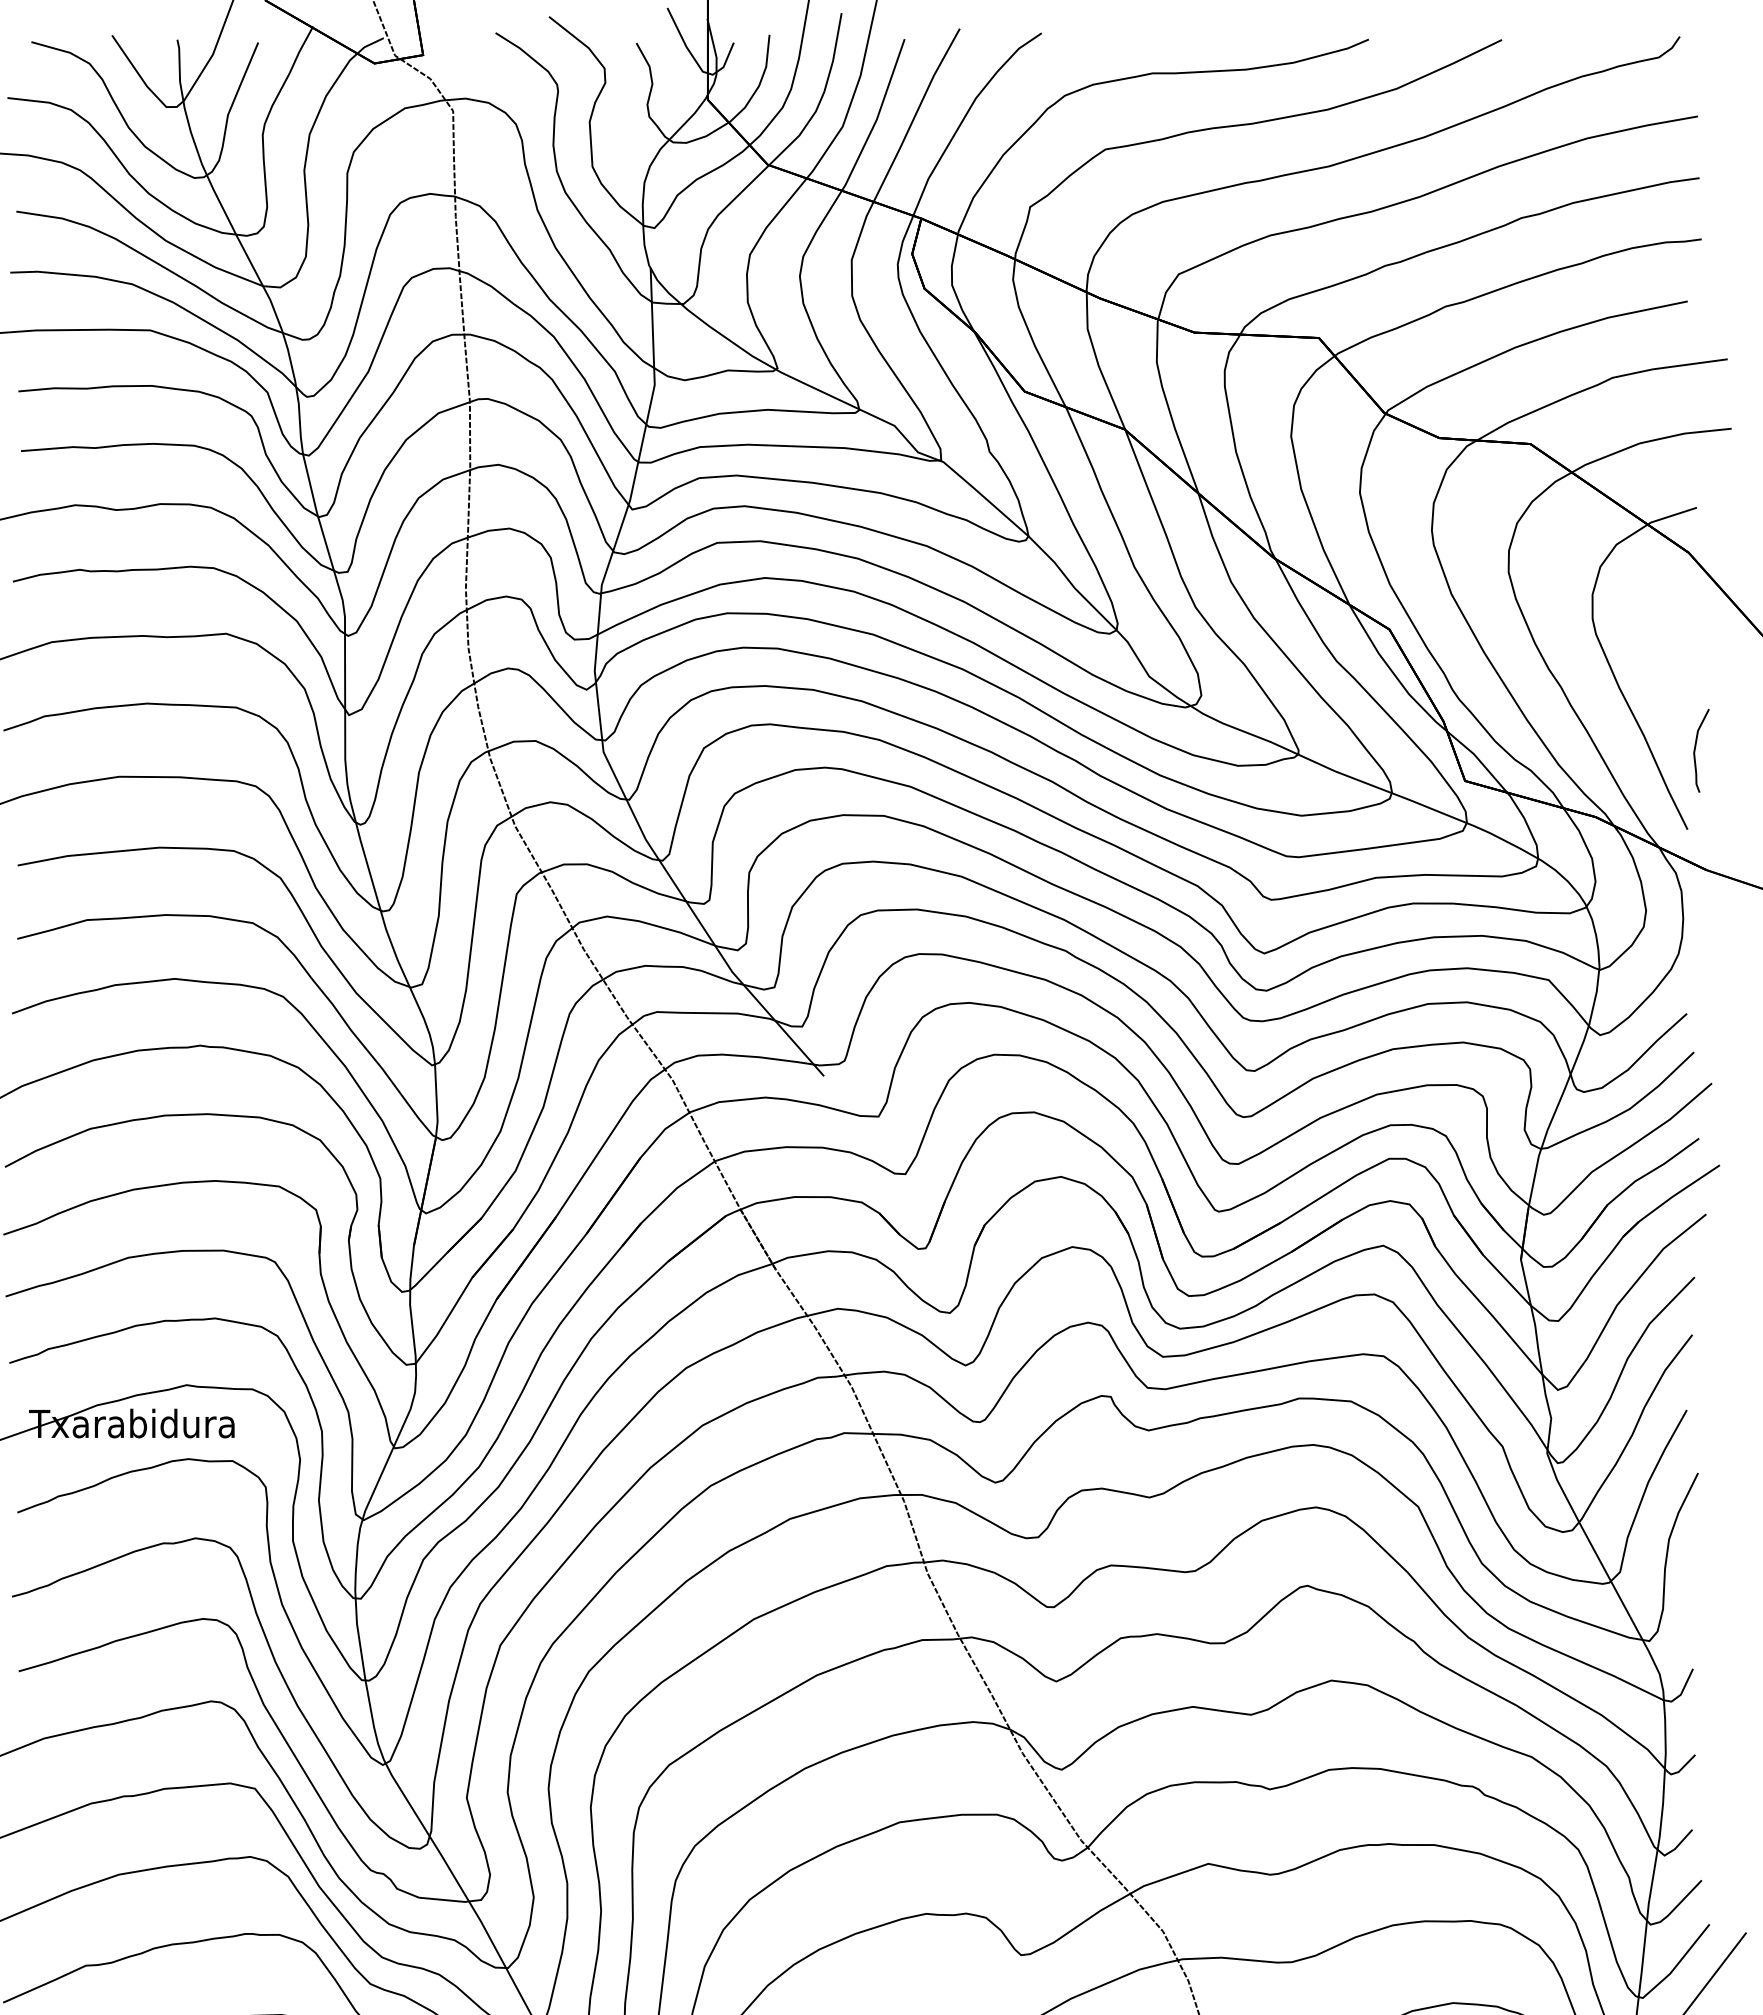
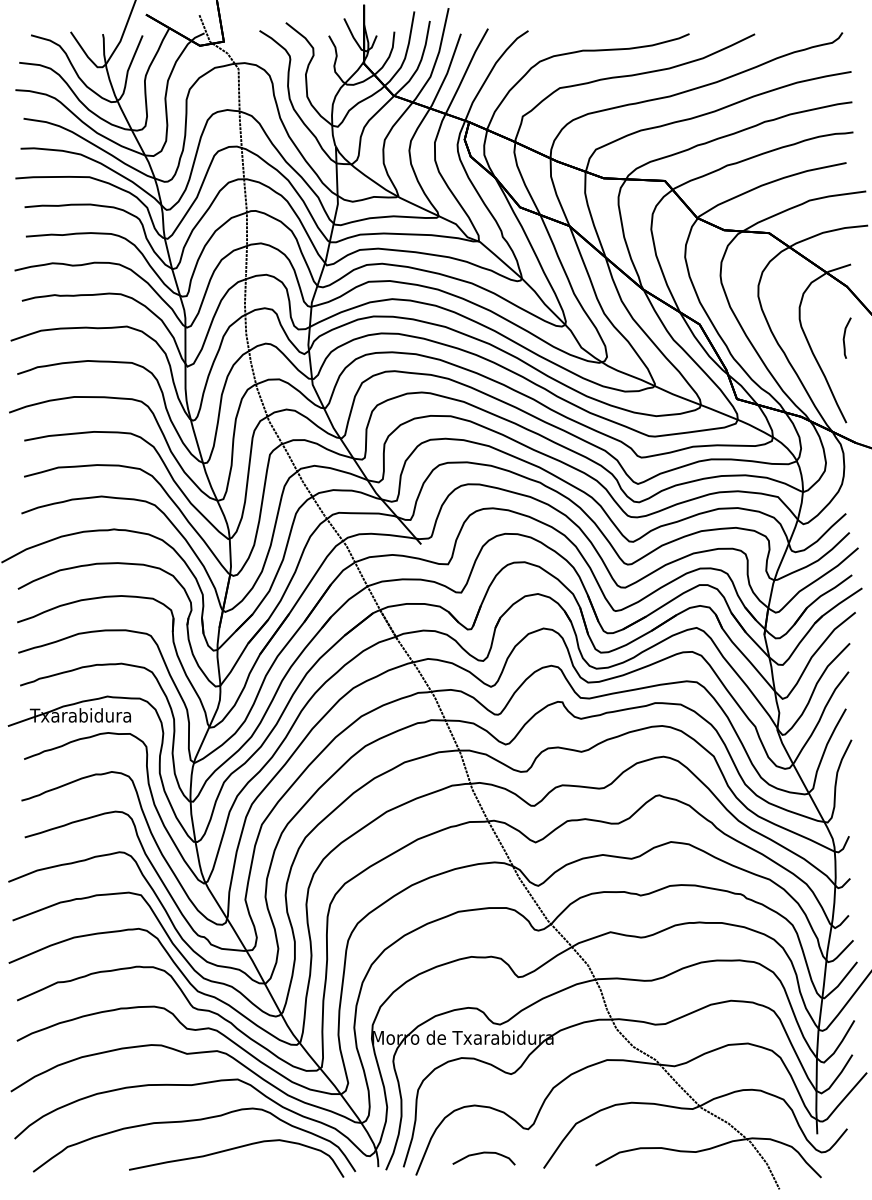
curve: (1697, 747) -> (845, 336), moved

